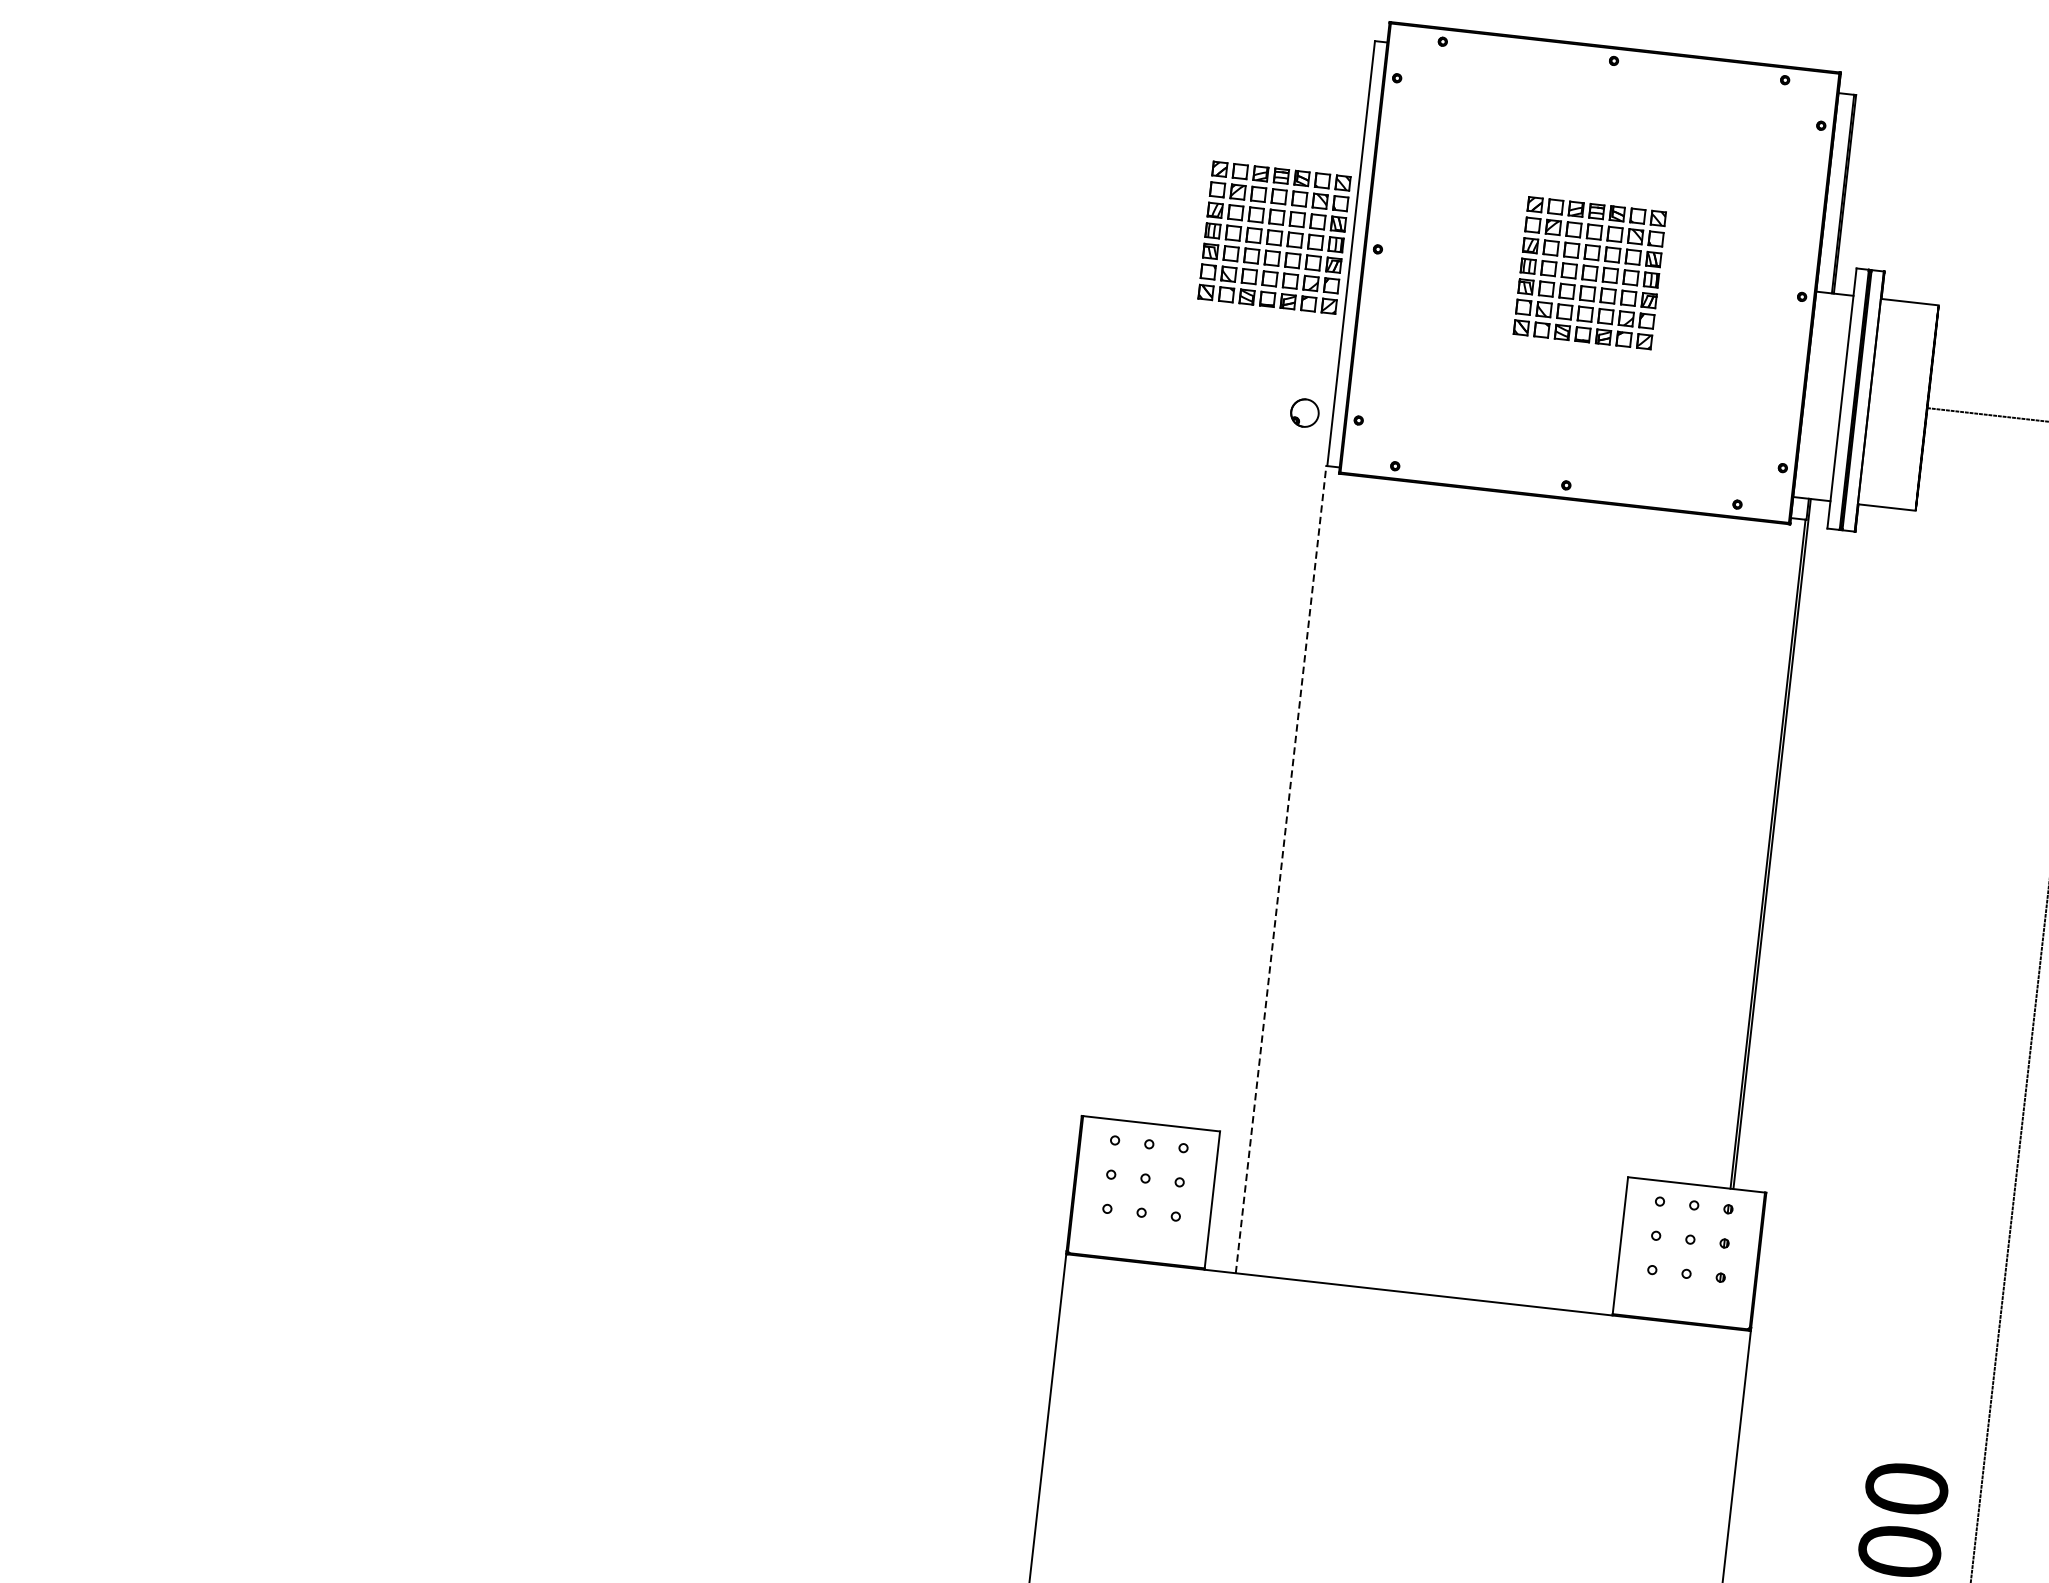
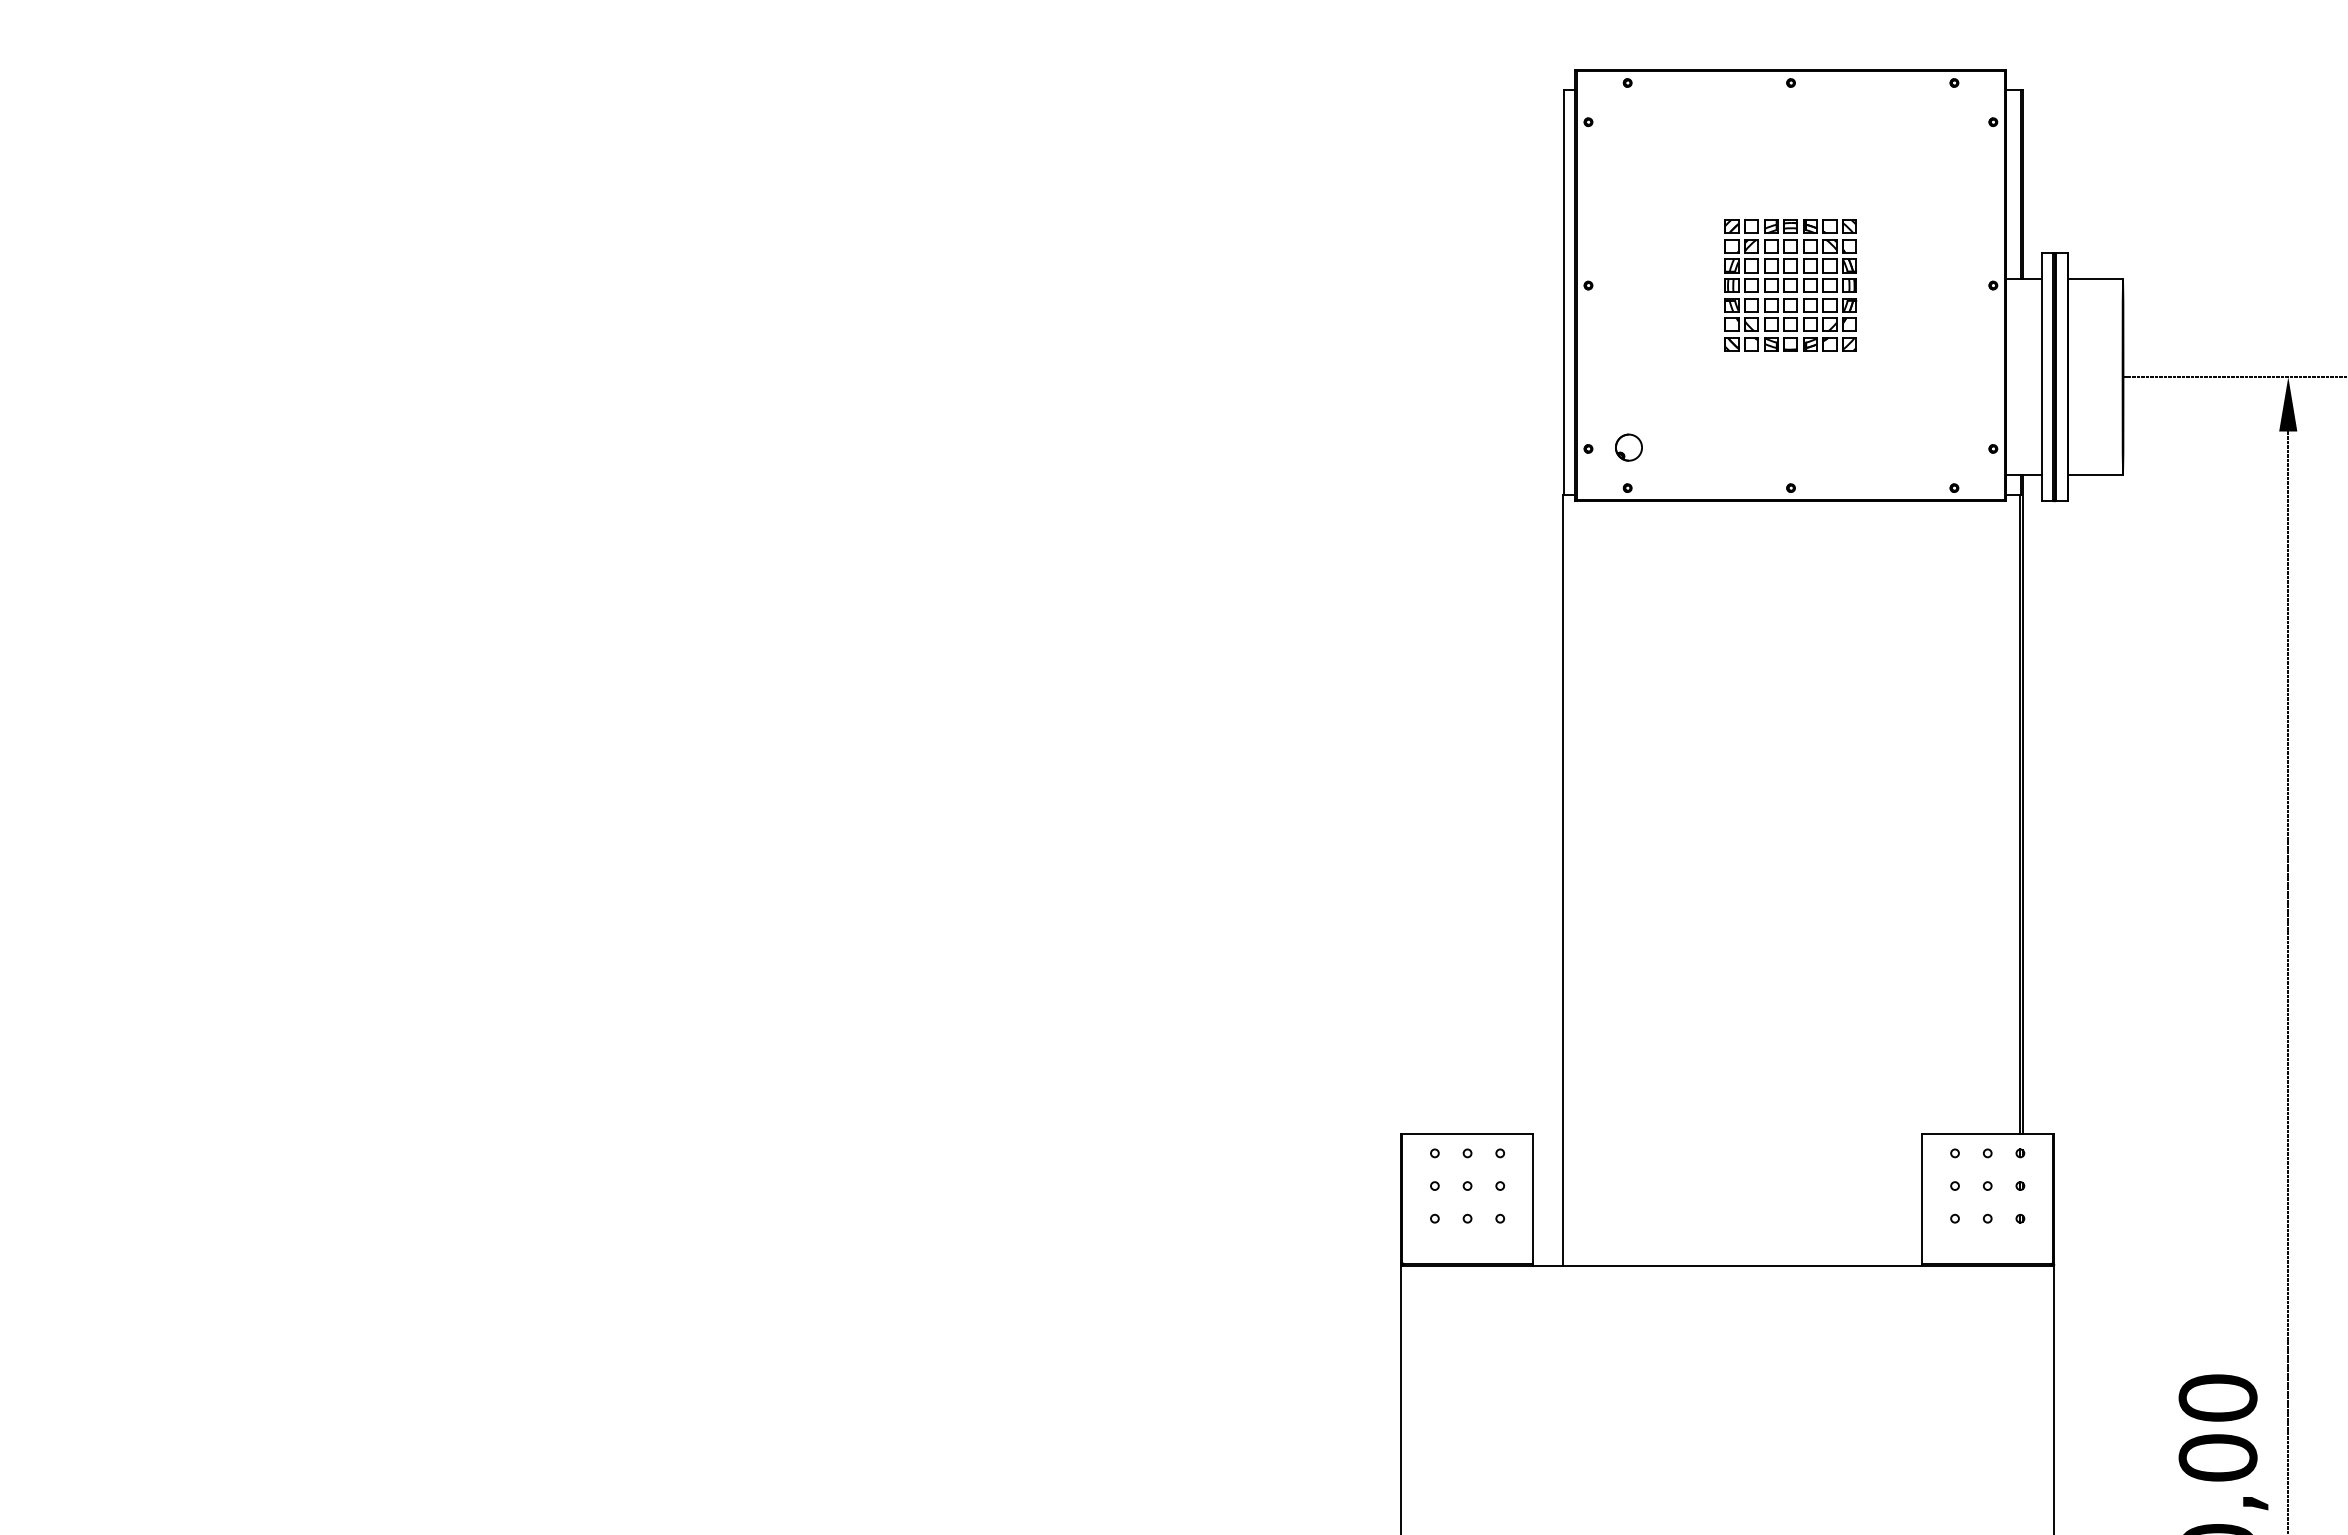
part: (1274, 237) -> (1489, 285), removed
part: (1304, 412) -> (1628, 447), moved
line: (1280, 868) -> (1562, 879), dashed -> solid

